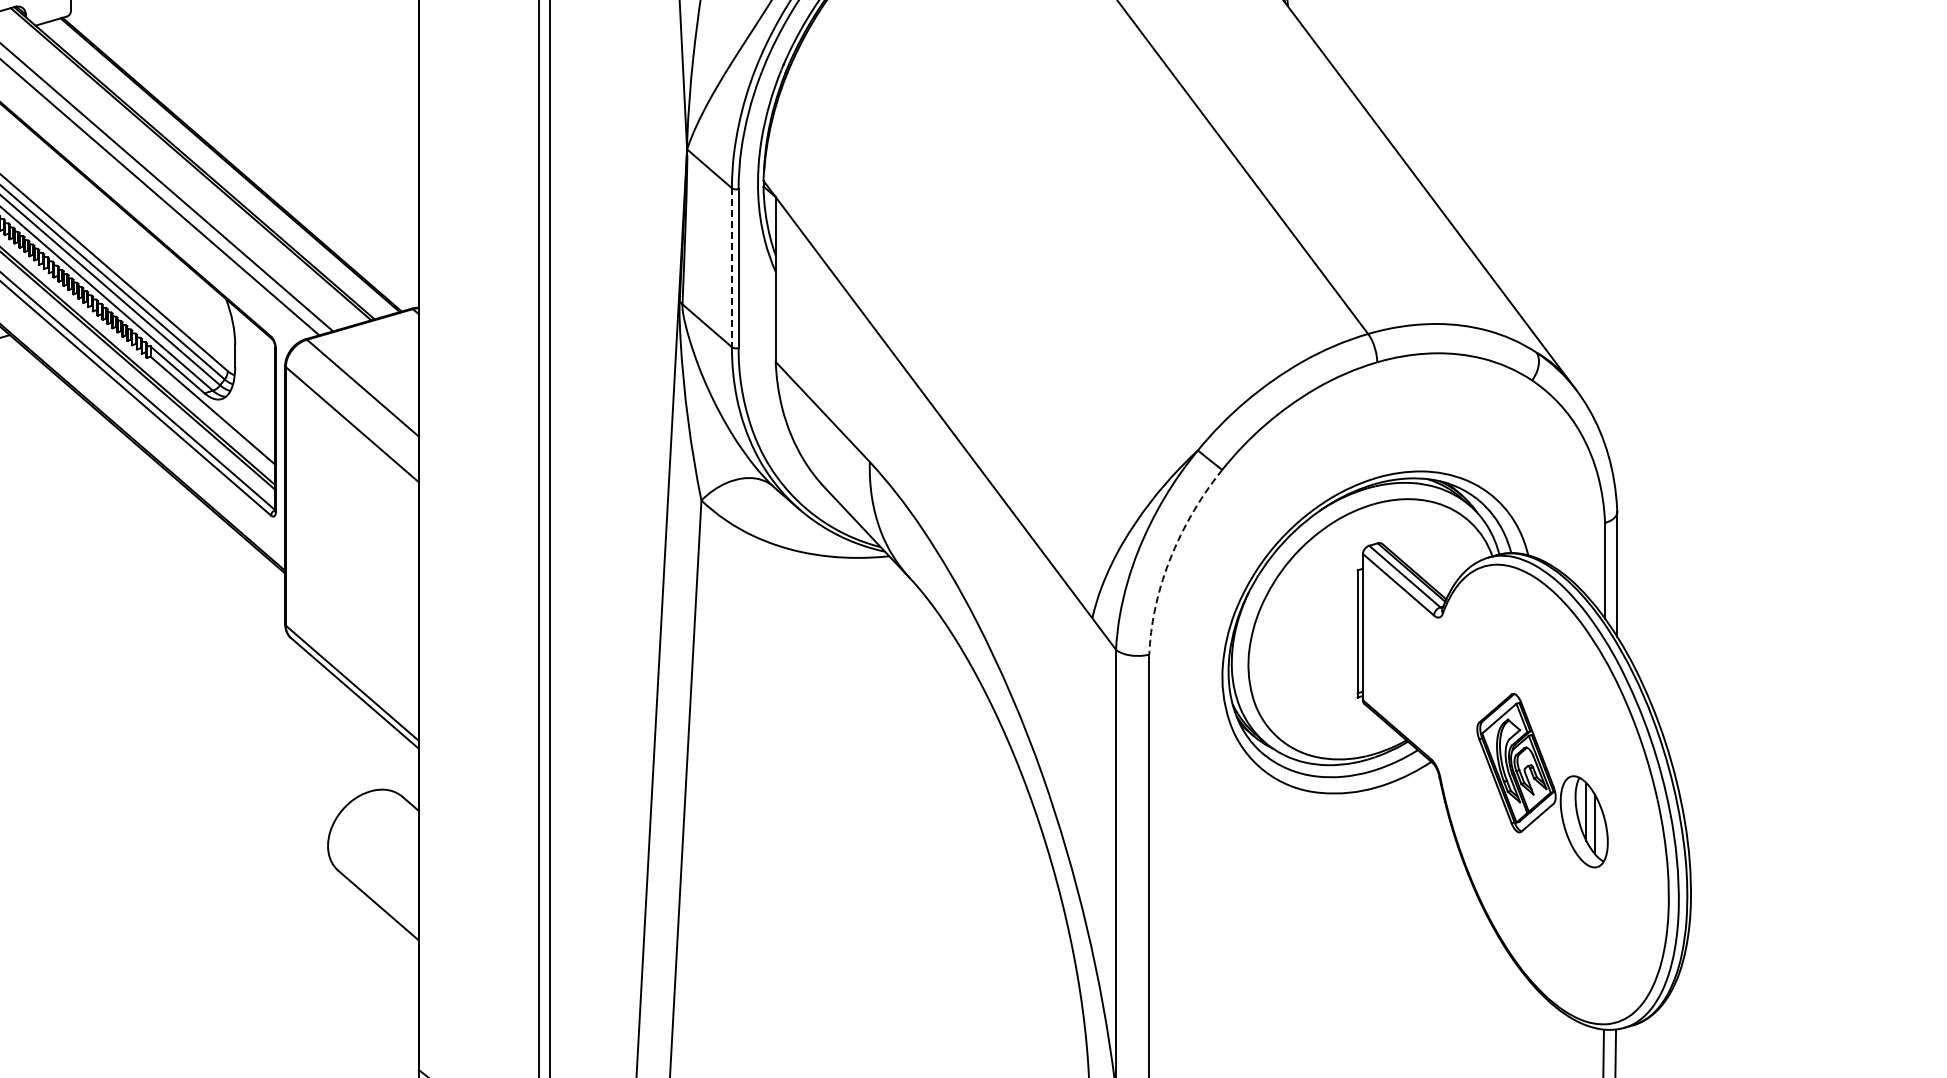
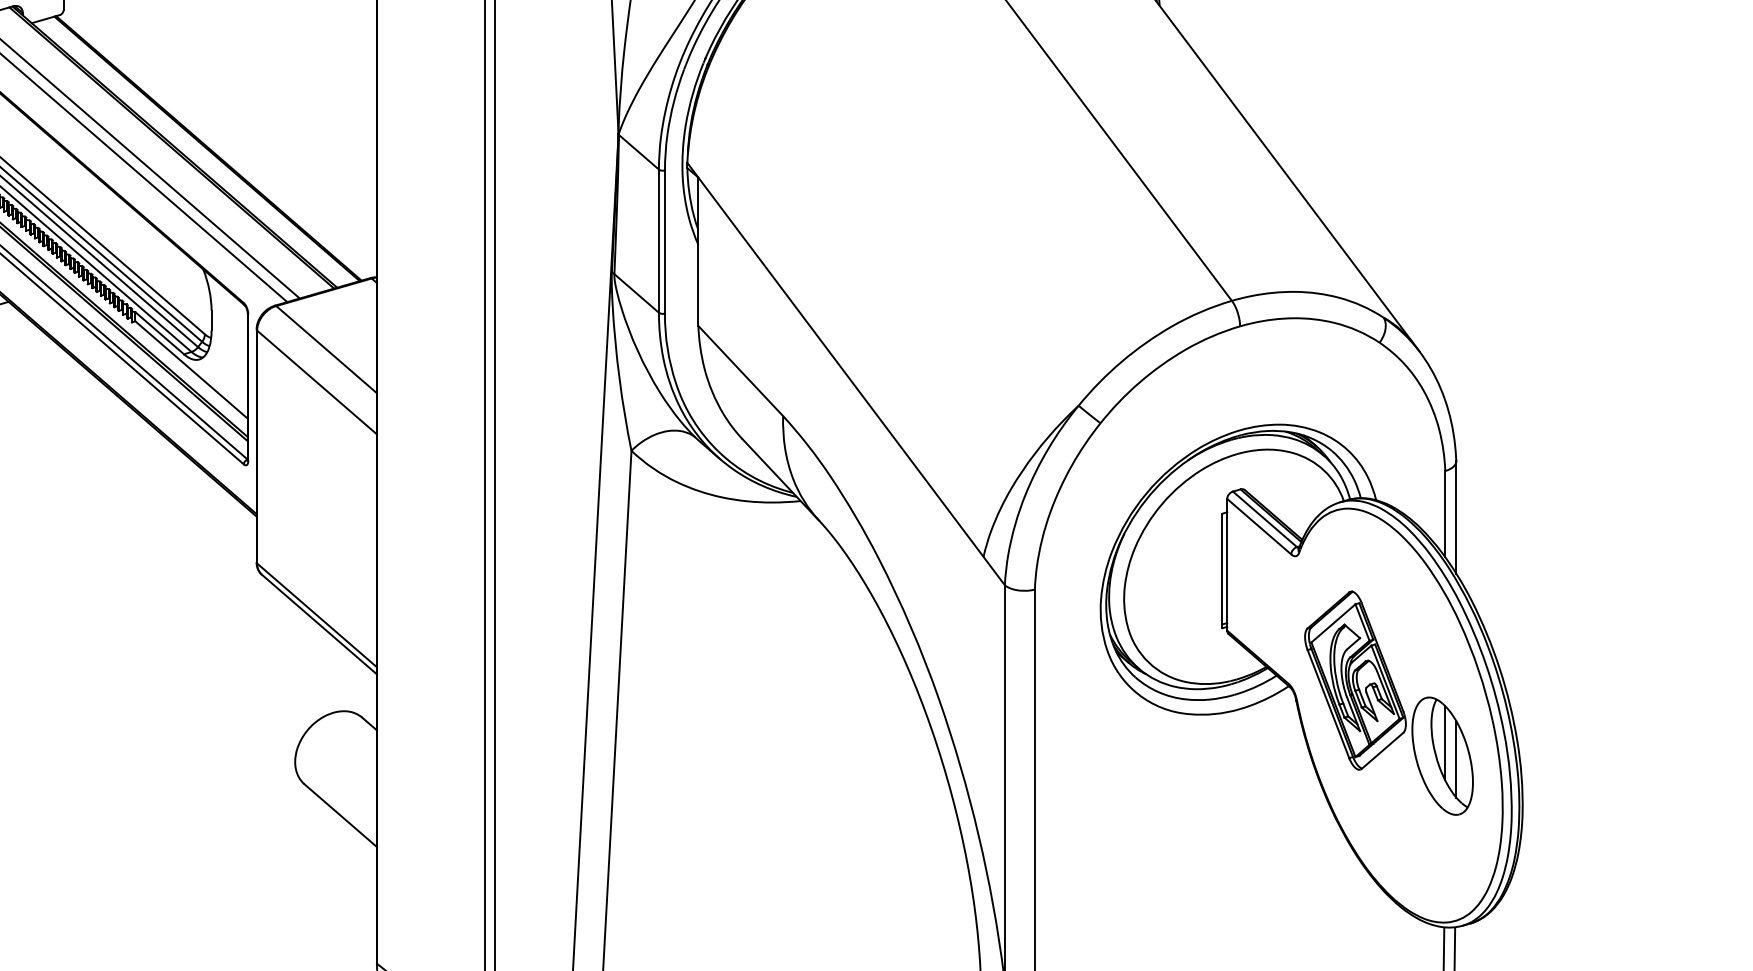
line: (731, 268) -> (658, 241), dashed -> solid
line: (1170, 558) -> (1053, 503), dashed -> solid
part: (1542, 780) -> (1388, 702), size x1.43

